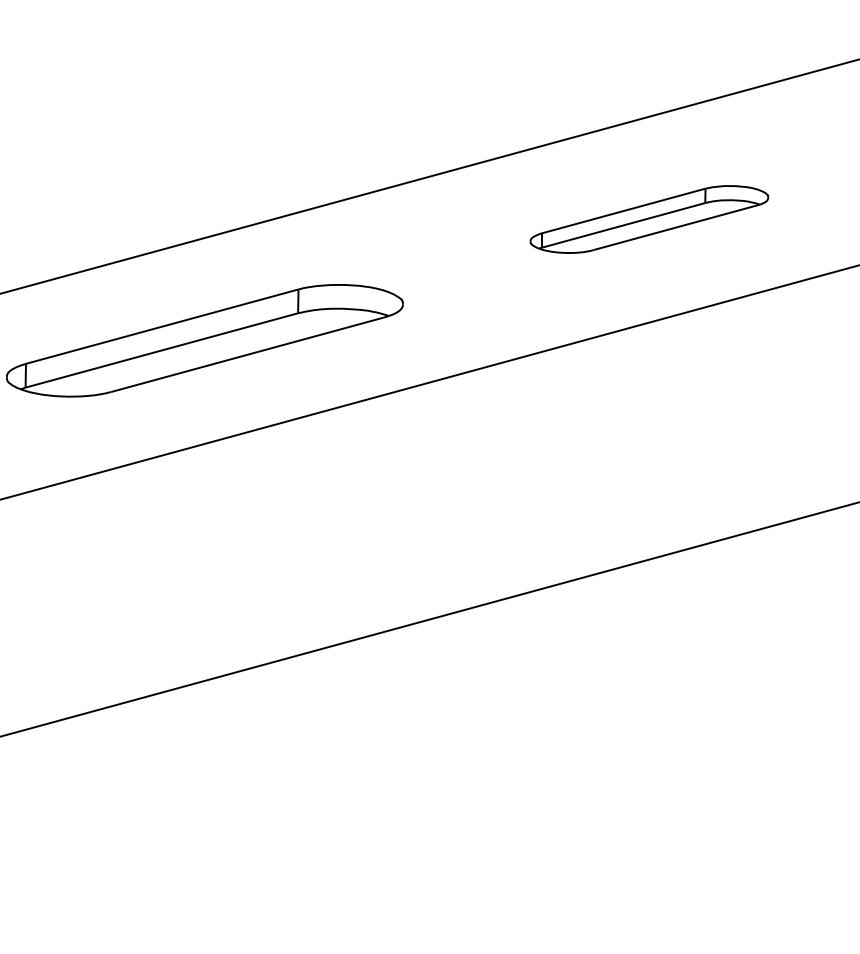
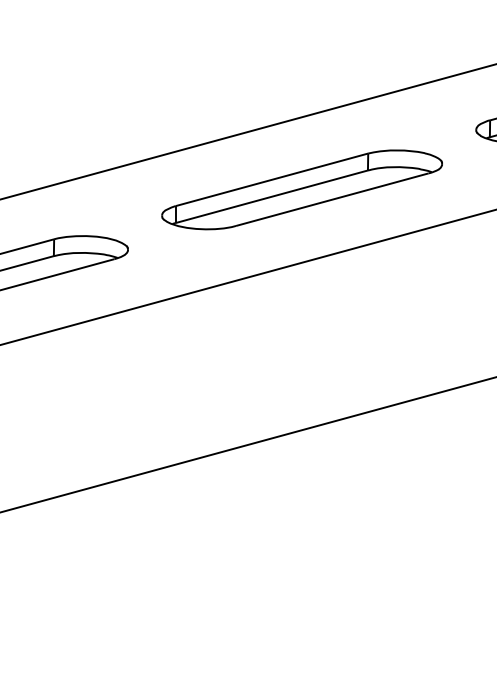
part: (649, 219) -> (302, 189), size x1.67

